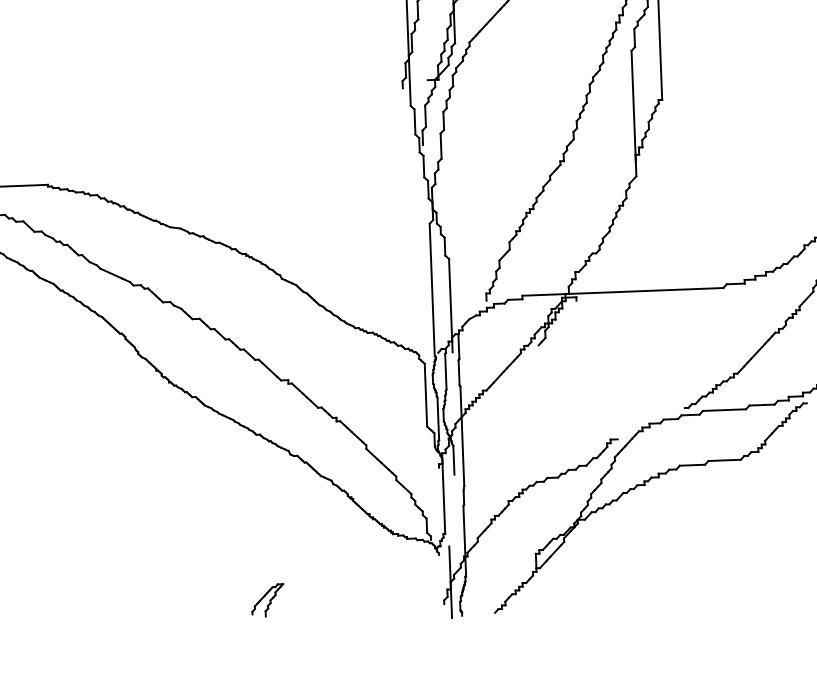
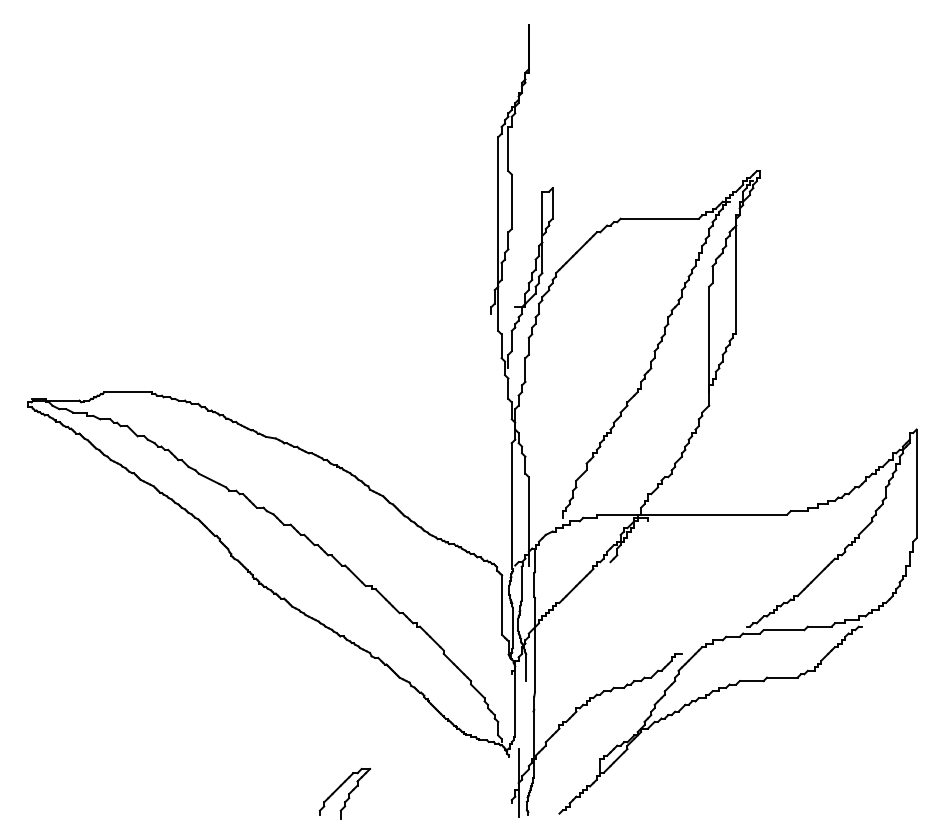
part: (267, 600) -> (344, 793), size x1.67

